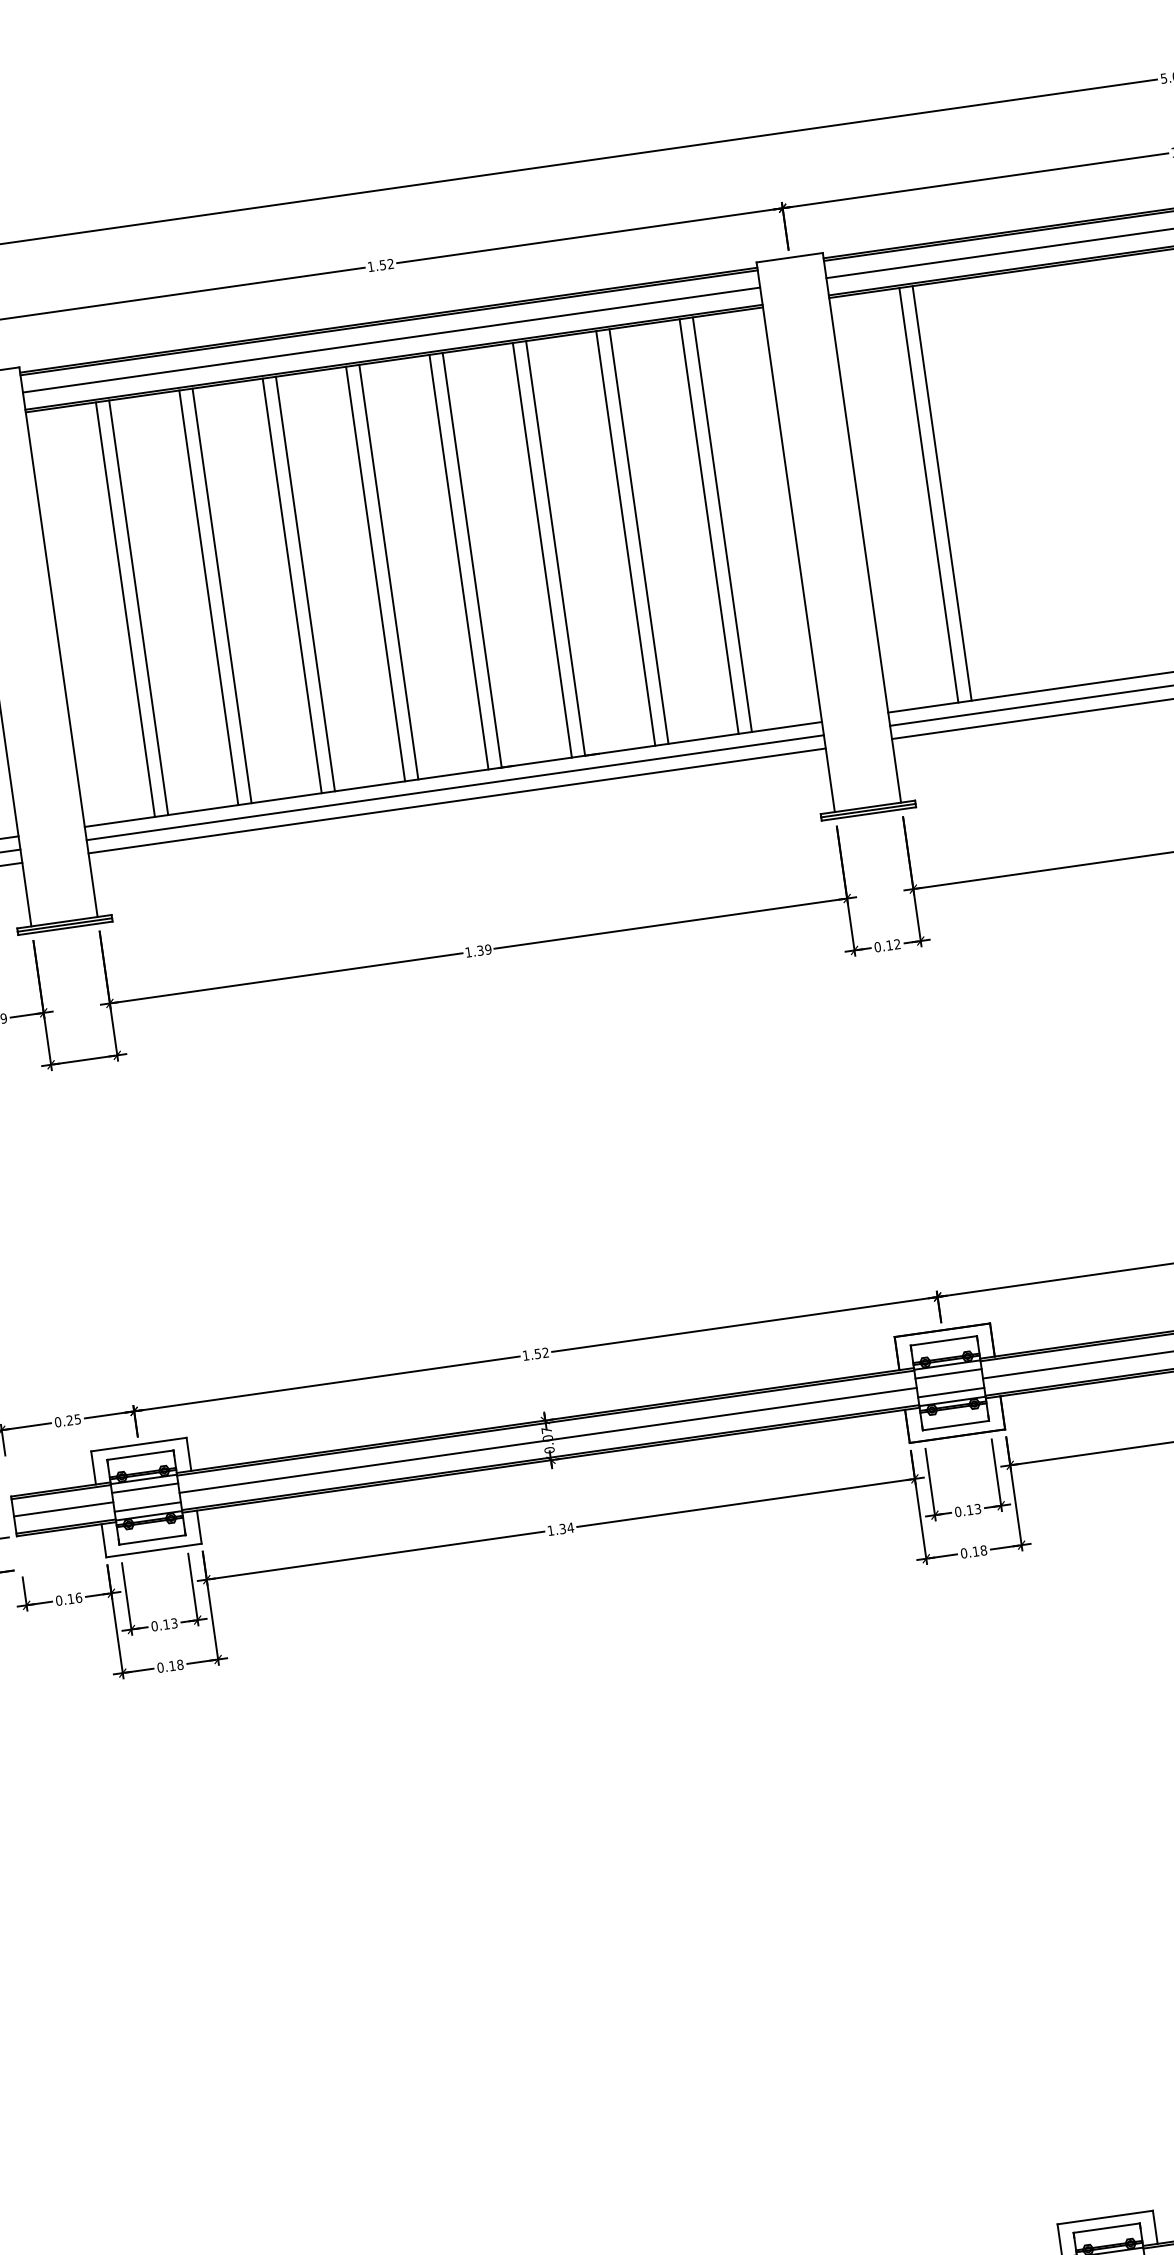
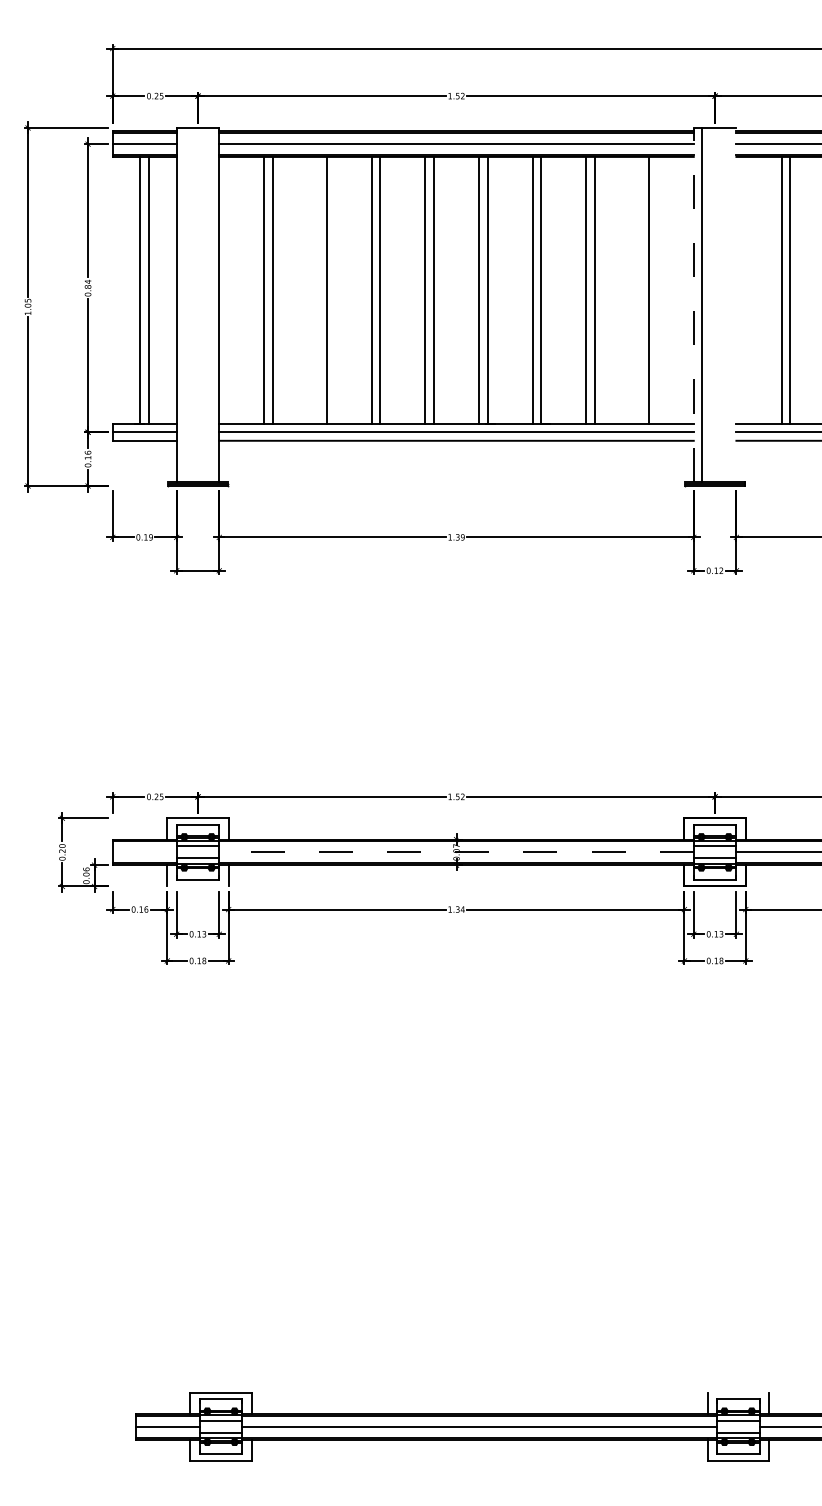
line: (709, 525) -> (640, 289), removed
line: (862, 527) -> (702, 304), moved
line: (795, 536) -> (693, 304), solid -> dashed
line: (209, 596) -> (318, 289), removed
line: (548, 1440) -> (456, 852), solid -> dashed
line: (63, 1509) -> (144, 852), removed
line: (153, 1550) -> (197, 886), removed
line: (1104, 2217) -> (737, 1392), removed

